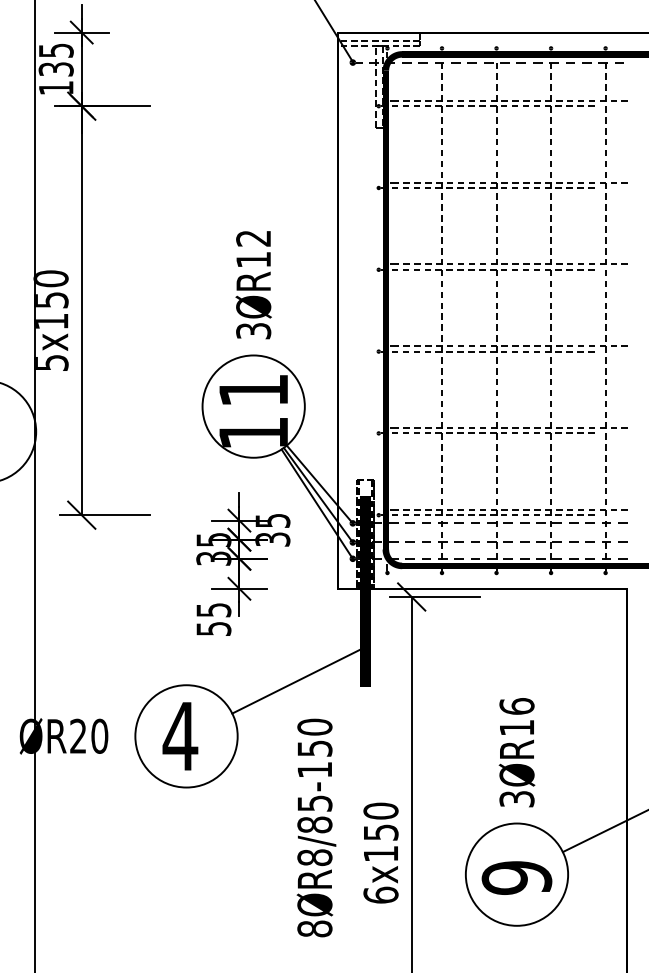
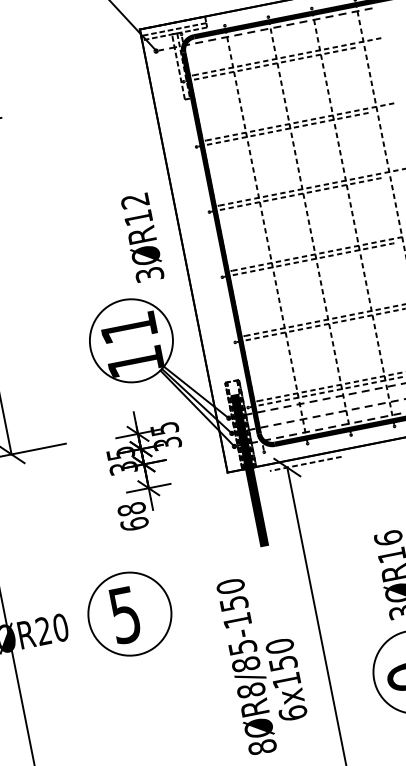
text: (253, 285) -> (142, 238), moved
line: (434, 597) -> (305, 464), solid -> dashed
text: (213, 619) -> (132, 516), 55 -> 68
line: (298, 680) -> (210, 551), removed
text: (180, 736) -> (125, 615), 4 -> 5
text: (380, 852) -> (286, 679), moved

